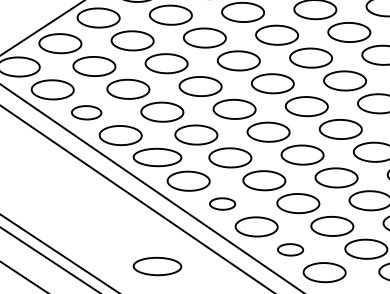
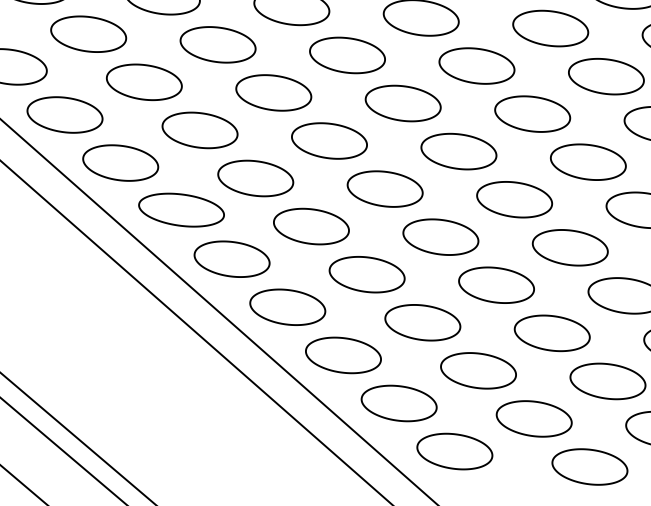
part: (86, 112) -> (64, 114), size x1.43
part: (222, 203) -> (287, 306), size x1.67
part: (290, 249) -> (398, 402), size x1.67
part: (157, 266) -> (158, 404), removed

